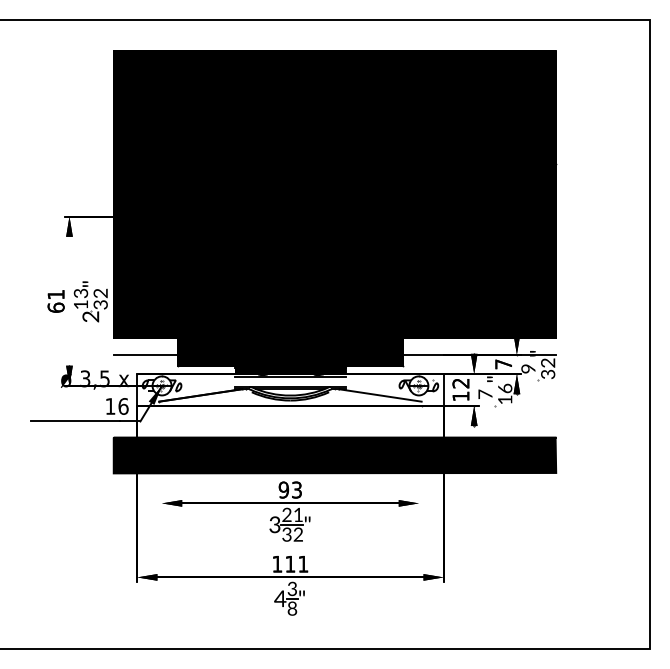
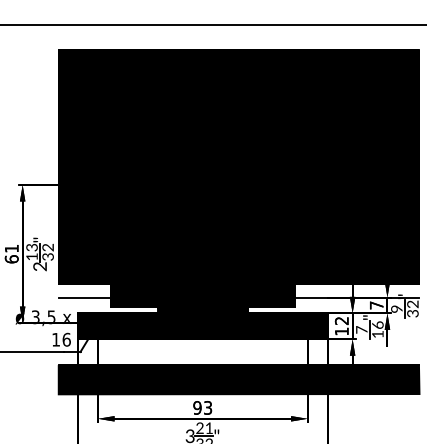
fill: (290, 389) -> (202, 325), added

